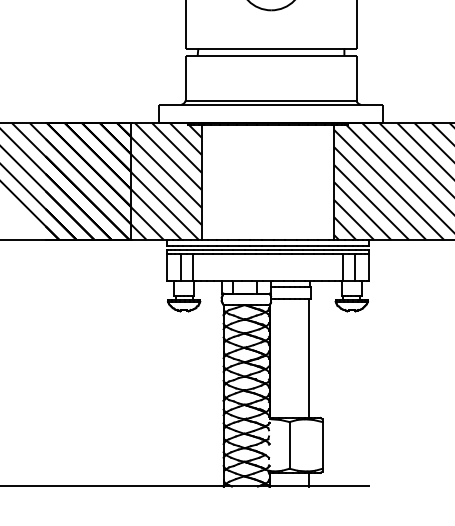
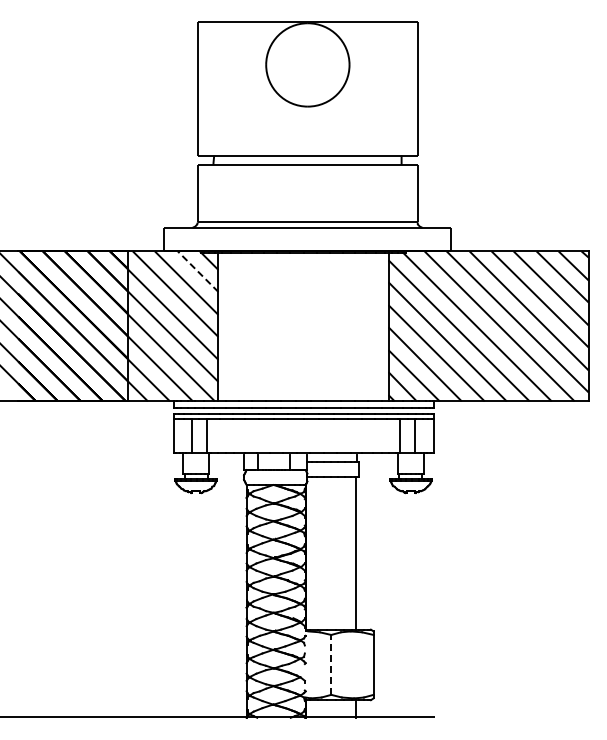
line: (186, 138) -> (198, 271), solid -> dashed
line: (289, 445) -> (331, 664), solid -> dashed

